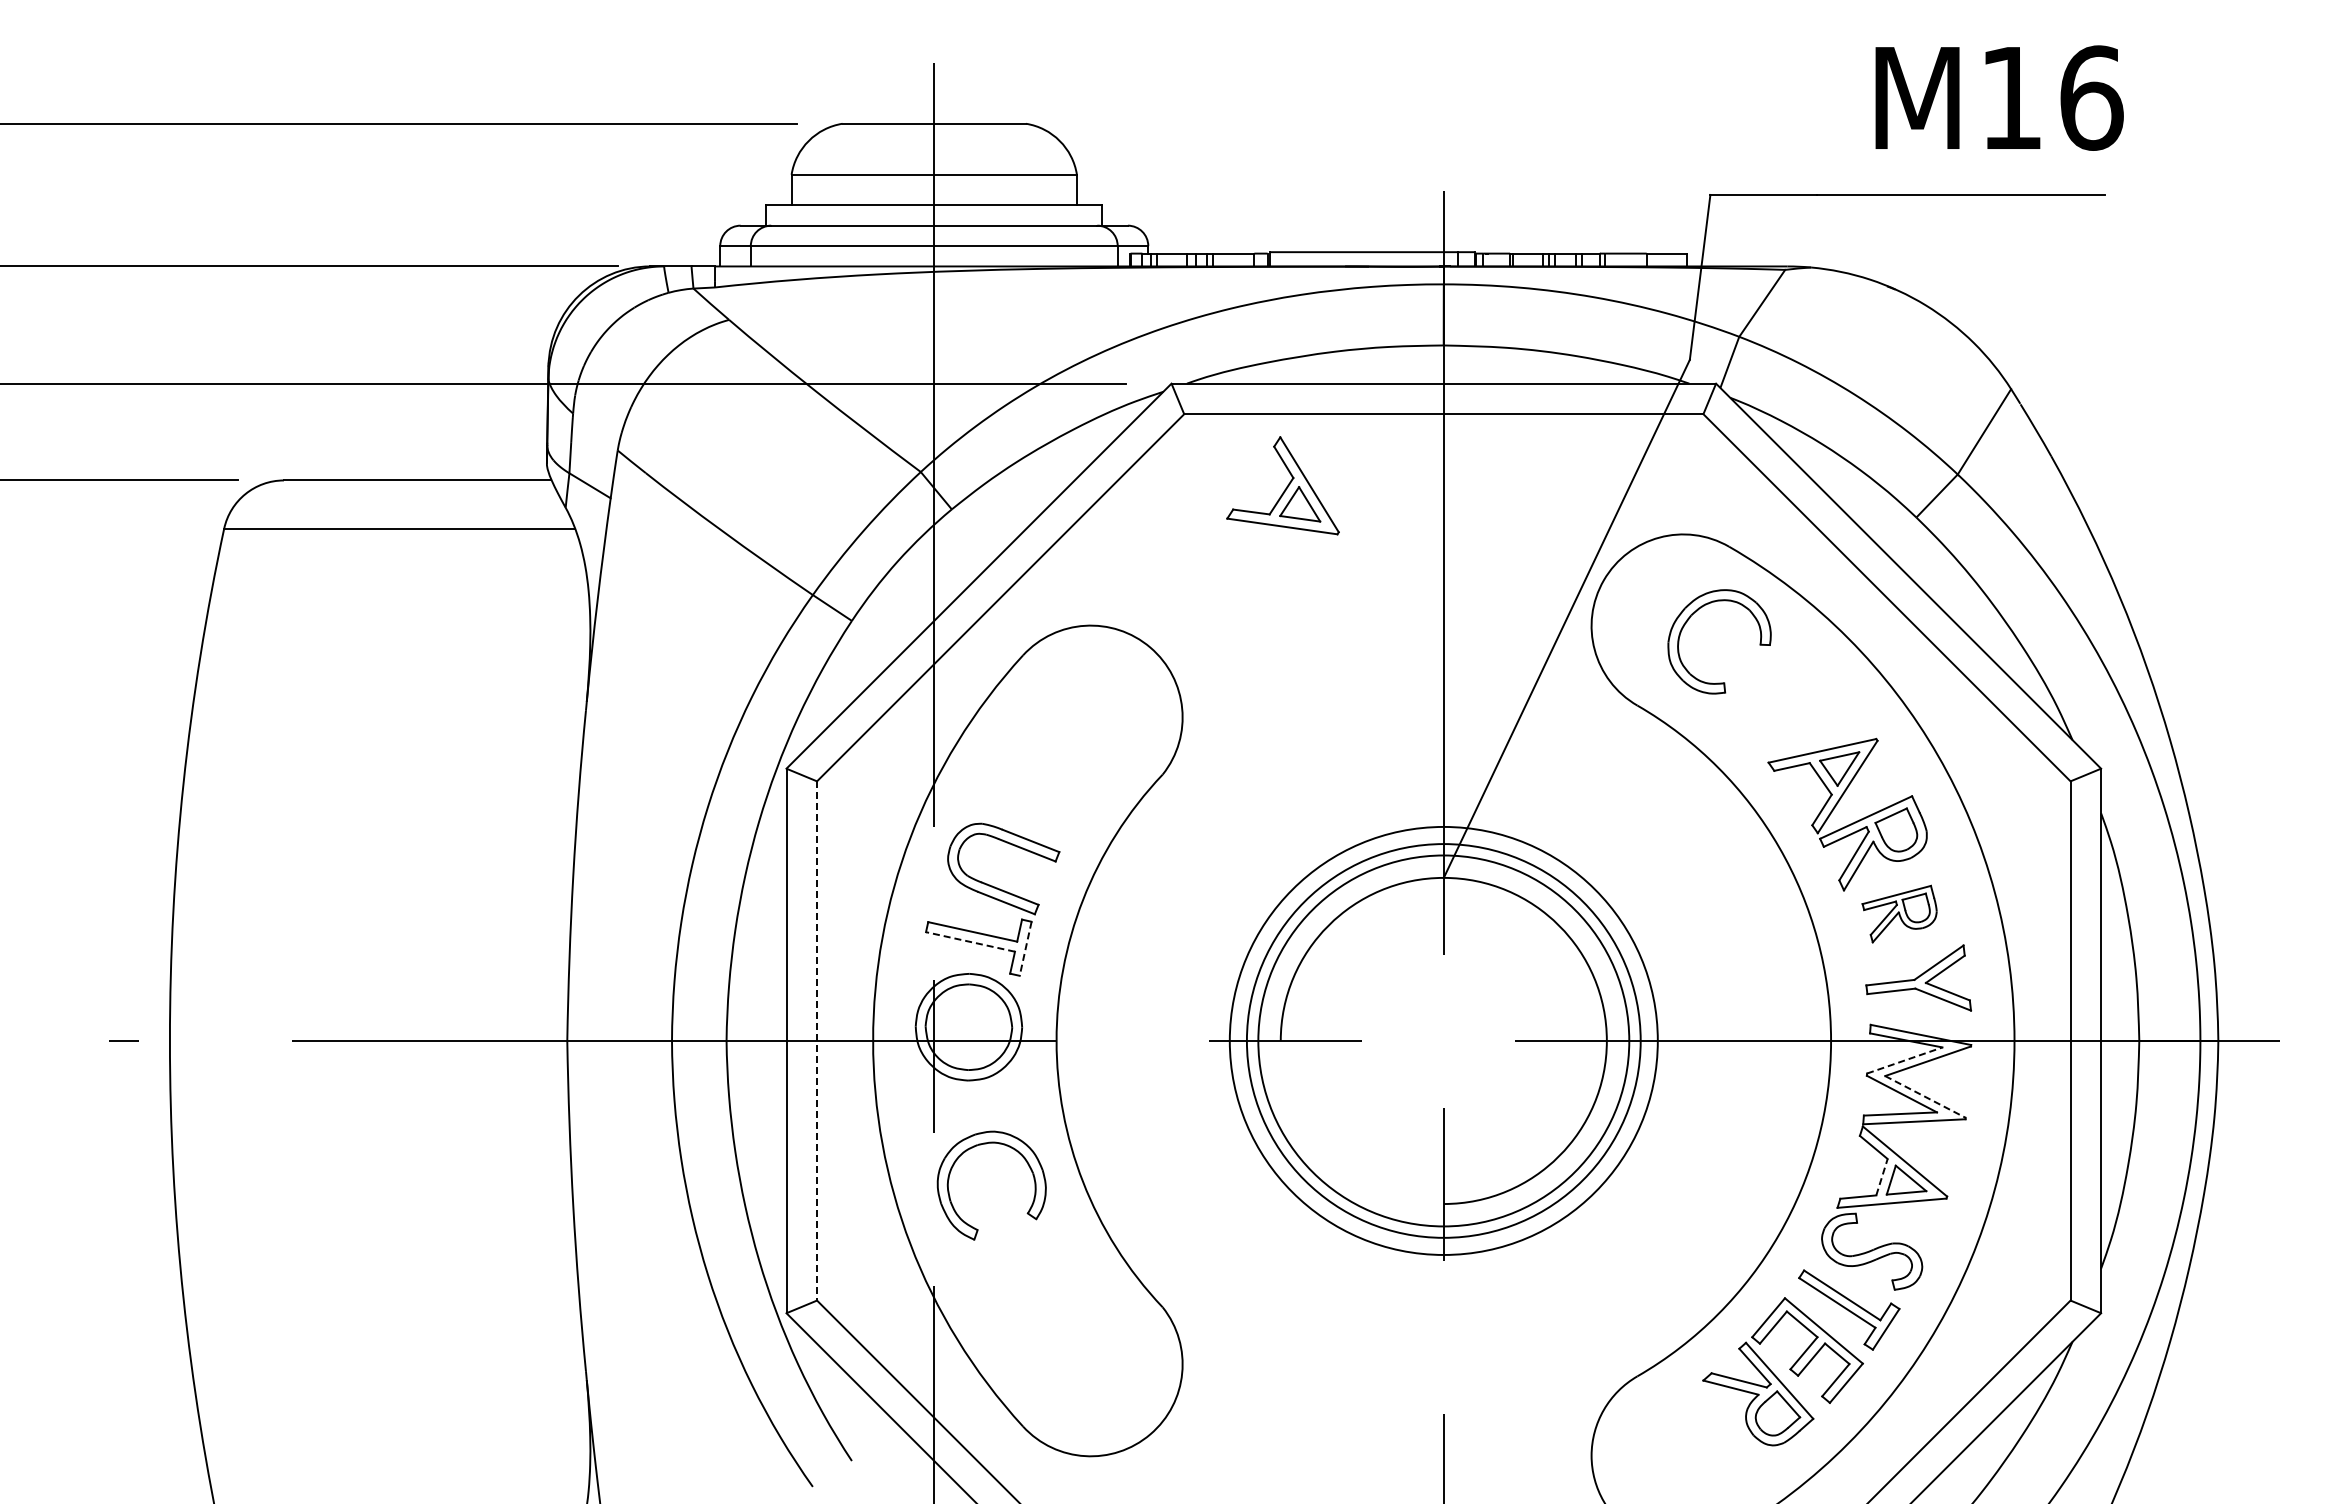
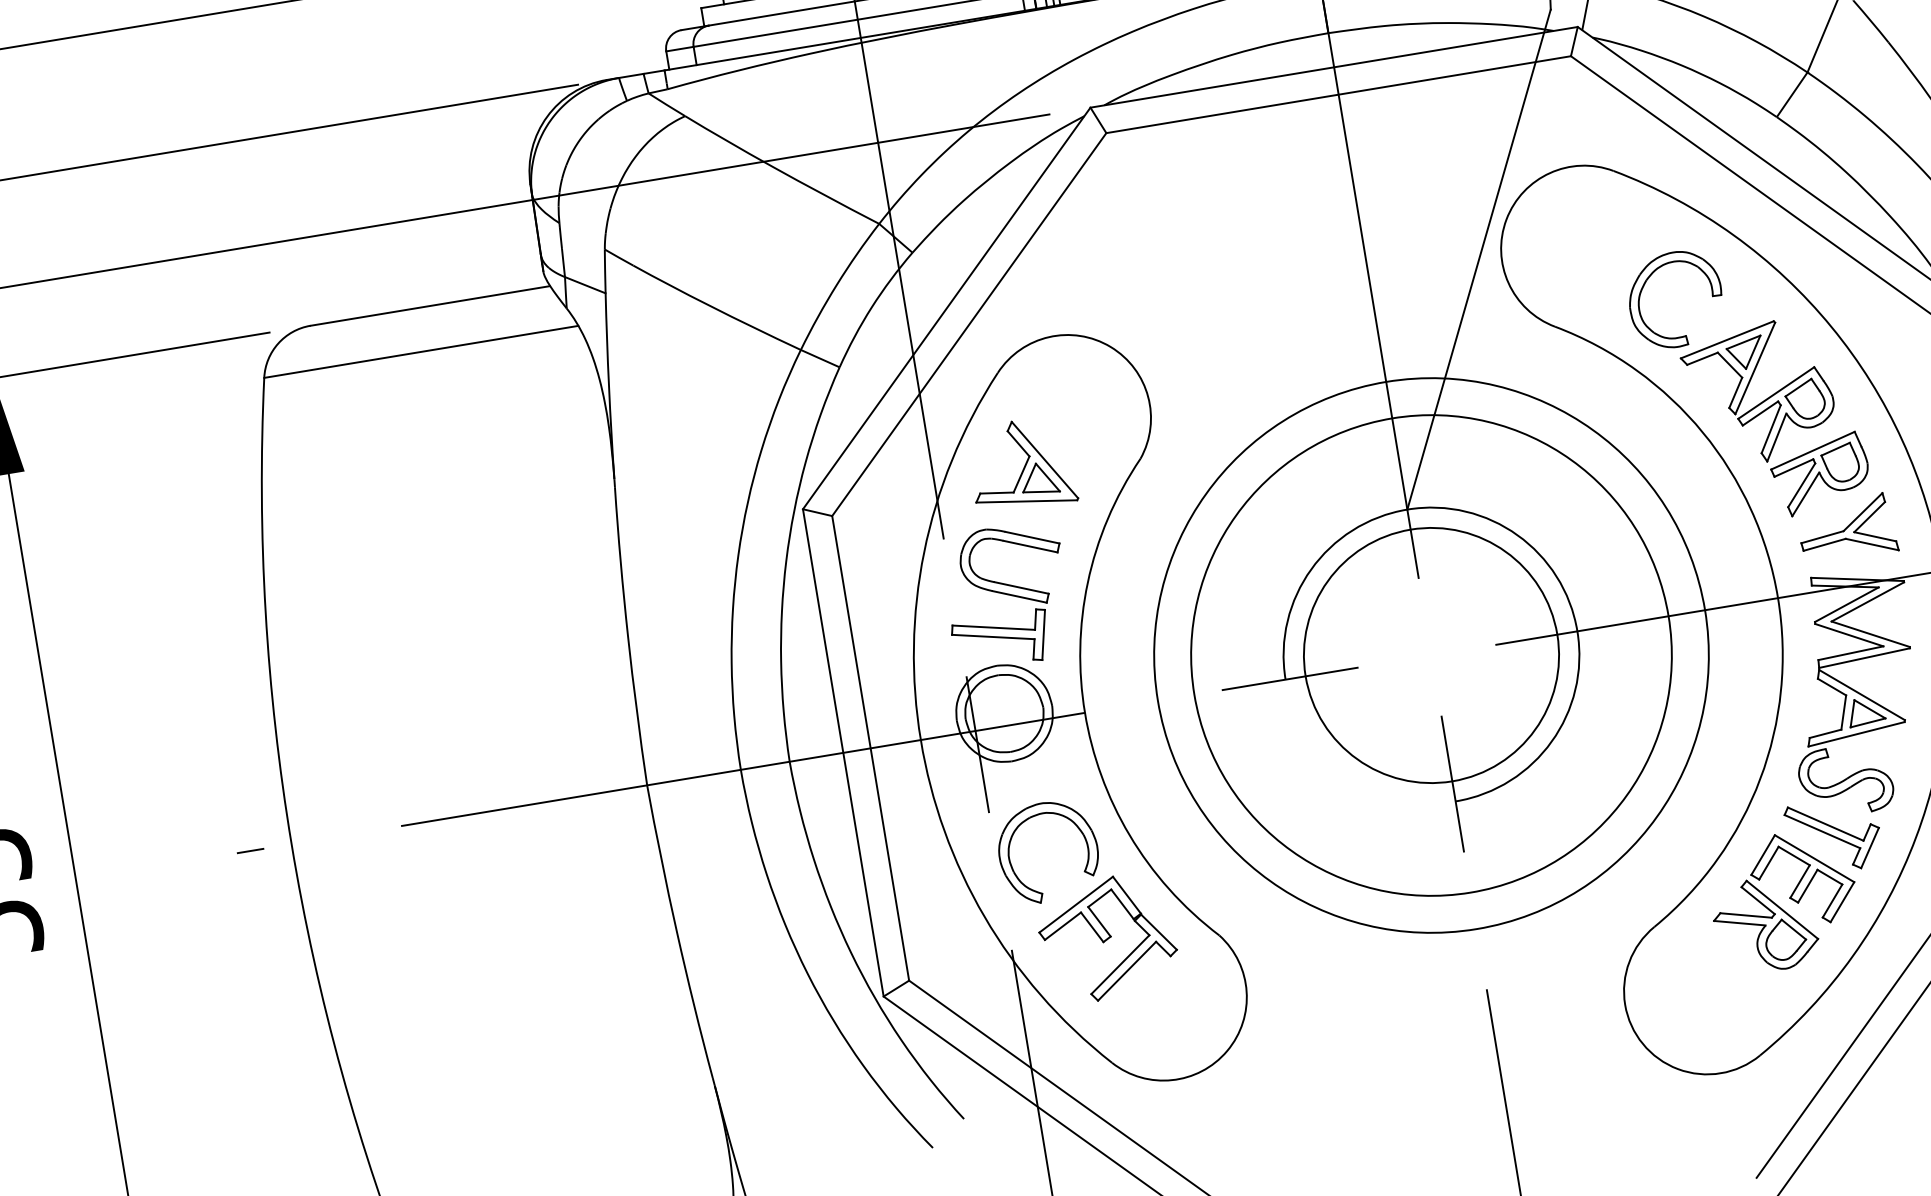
part: (1282, 485) -> (1020, 464), moved
part: (1696, 612) -> (1650, 276), moved
part: (1899, 913) -> (1820, 473), size x1.43
line: (970, 941) -> (993, 636), dashed -> solid
line: (1025, 948) -> (1043, 634), dashed -> solid
line: (817, 1040) -> (870, 747), dashed -> solid
circle: (1443, 1040) -> (1431, 655), size x0.71
circle: (1443, 1040) -> (1431, 655), size x1.43
circle: (1443, 1040) -> (1431, 655), size x1.43
line: (1904, 1060) -> (1846, 604), dashed -> solid
line: (1925, 1097) -> (1870, 634), dashed -> solid
line: (1882, 1176) -> (1844, 711), dashed -> solid
part: (1040, 1290) -> (1107, 938), added

